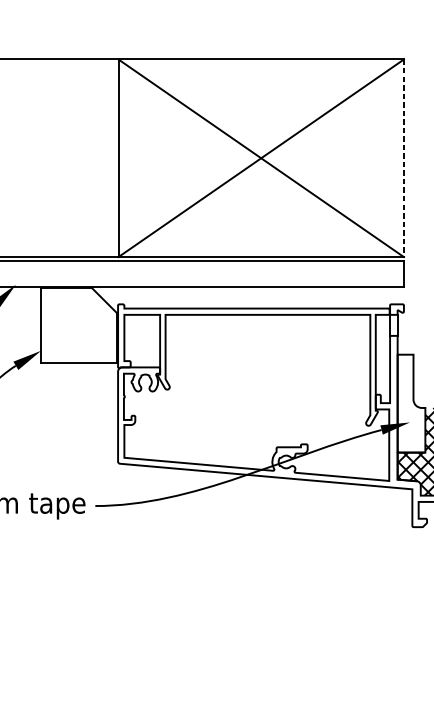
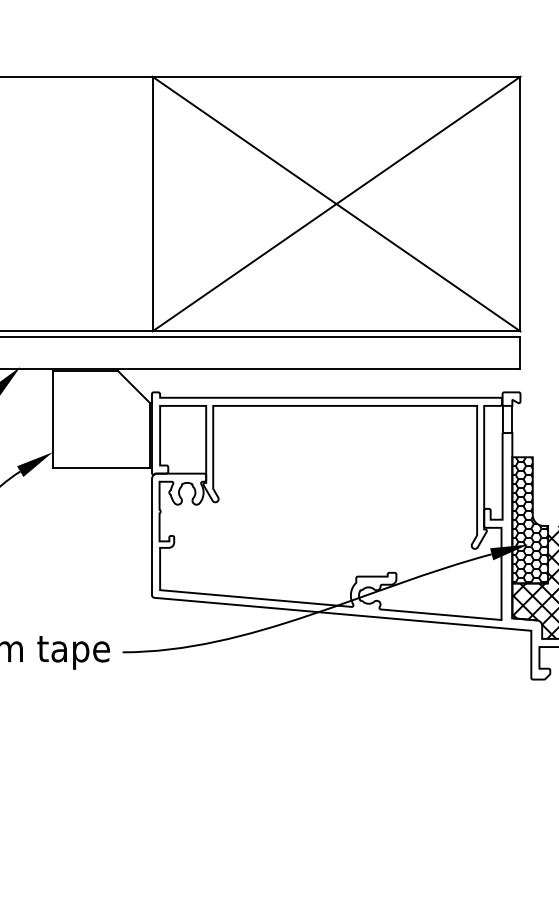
line: (403, 158) -> (520, 204), dashed -> solid
hatch: (411, 403) -> (530, 520), added

